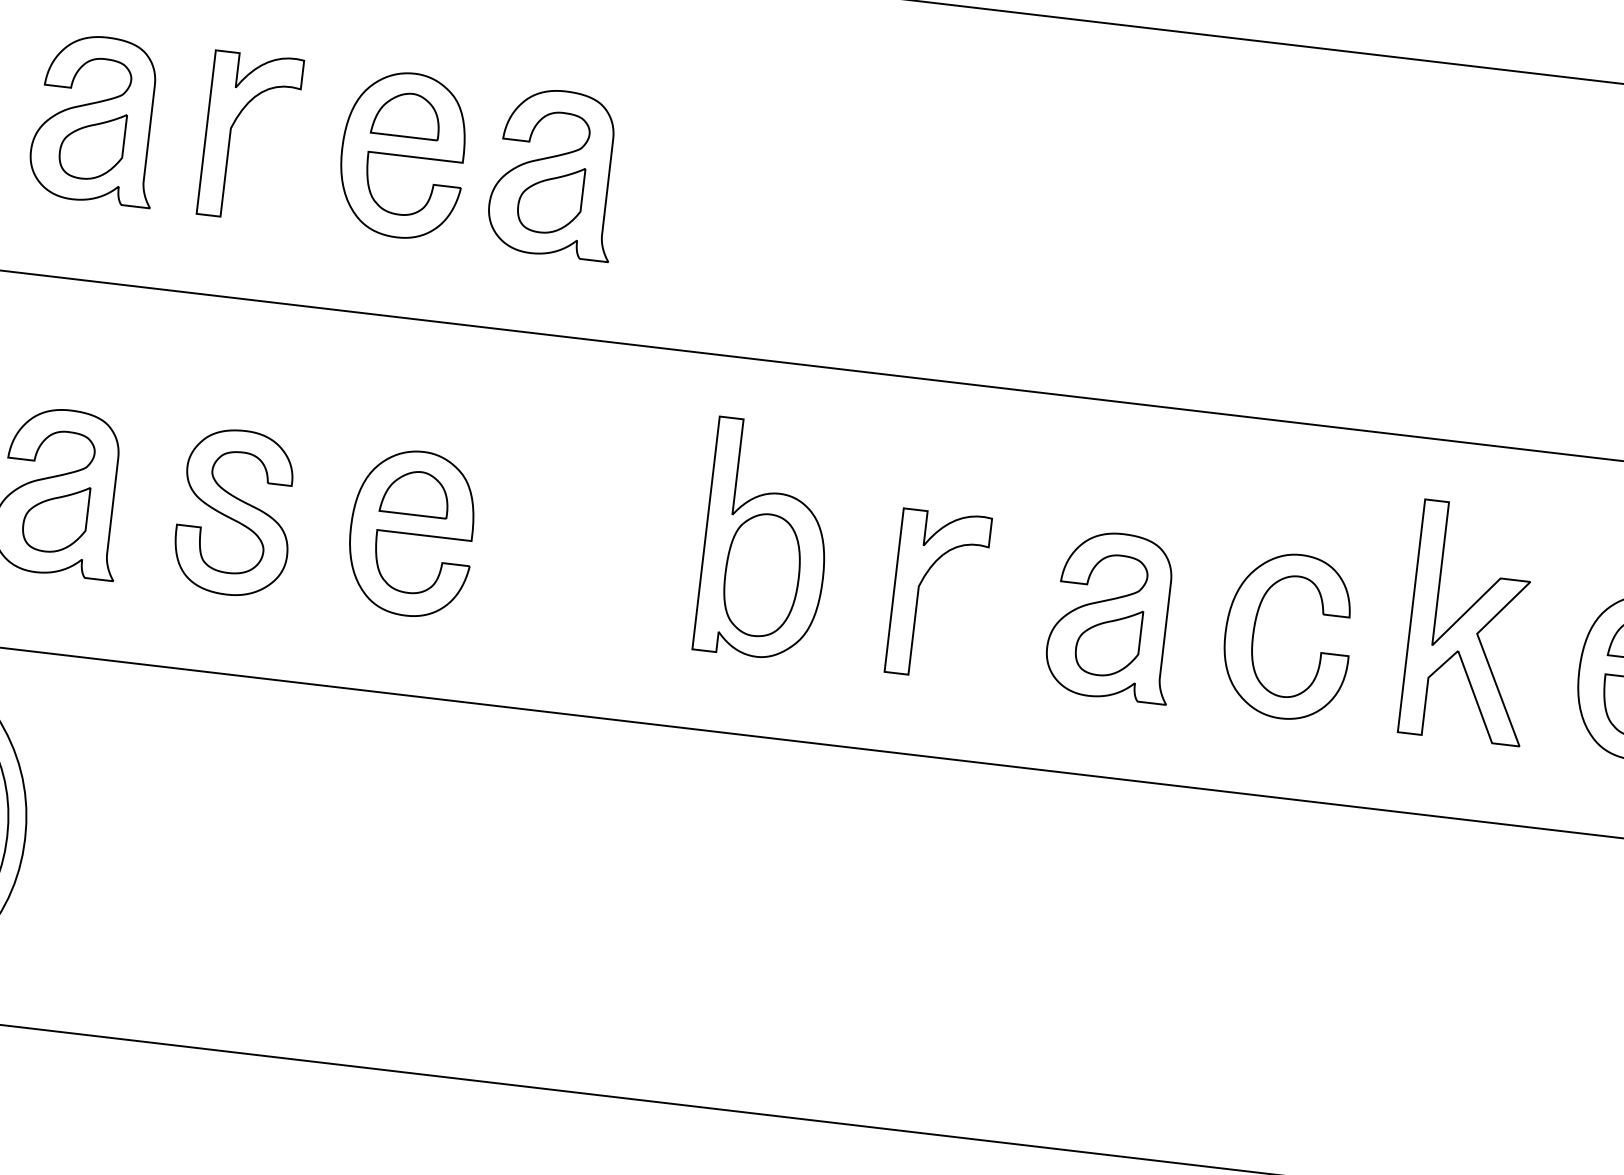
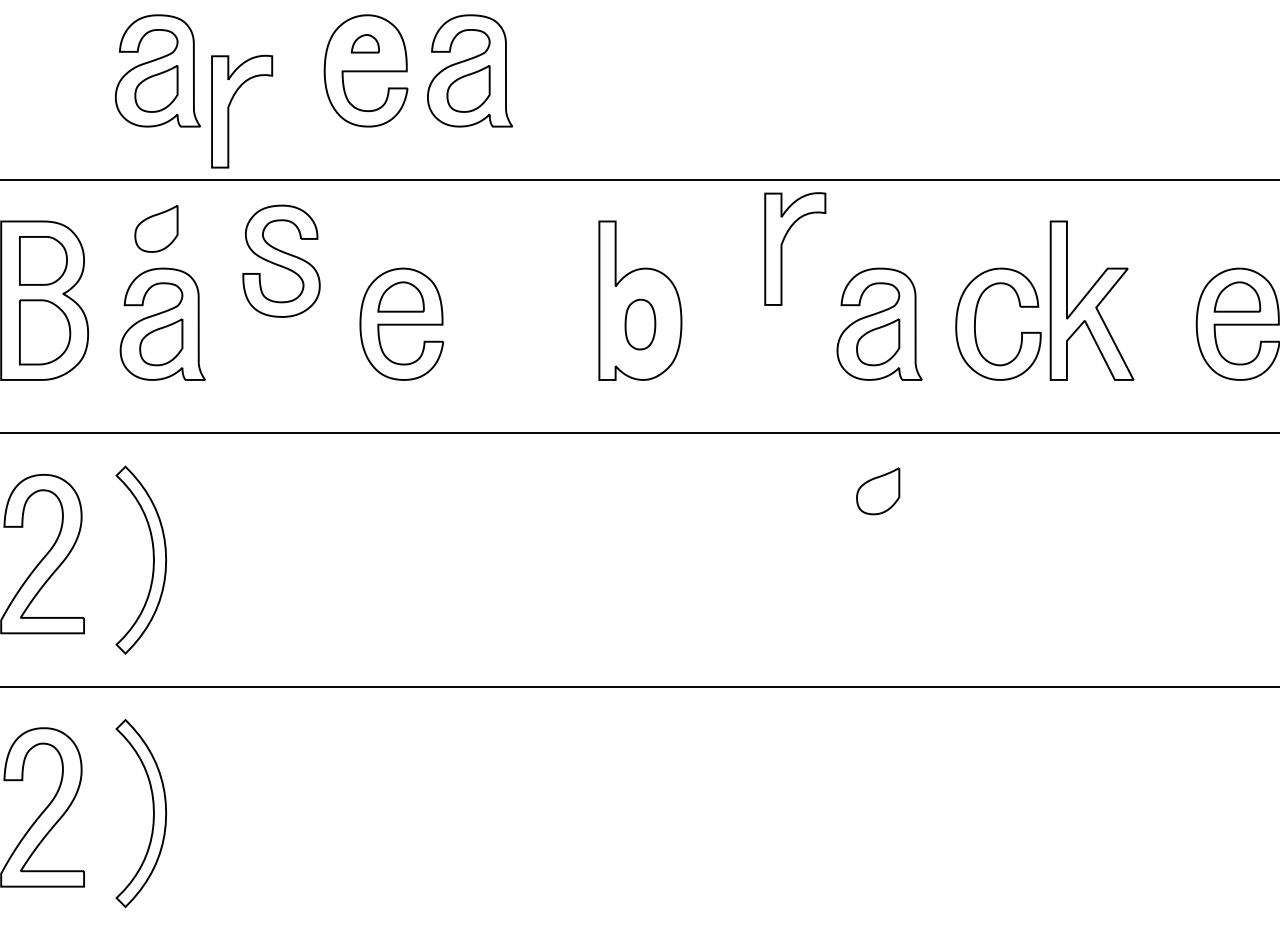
part: (406, 114) -> (365, 43), size x0.6
part: (231, 134) -> (229, 111), moved
part: (68, 350) -> (156, 228), added
part: (235, 511) -> (281, 260), moved
part: (762, 574) -> (640, 324), size x0.6
part: (919, 591) -> (782, 248), moved
part: (1471, 622) -> (1091, 300), moved
part: (1083, 861) -> (878, 491), added

